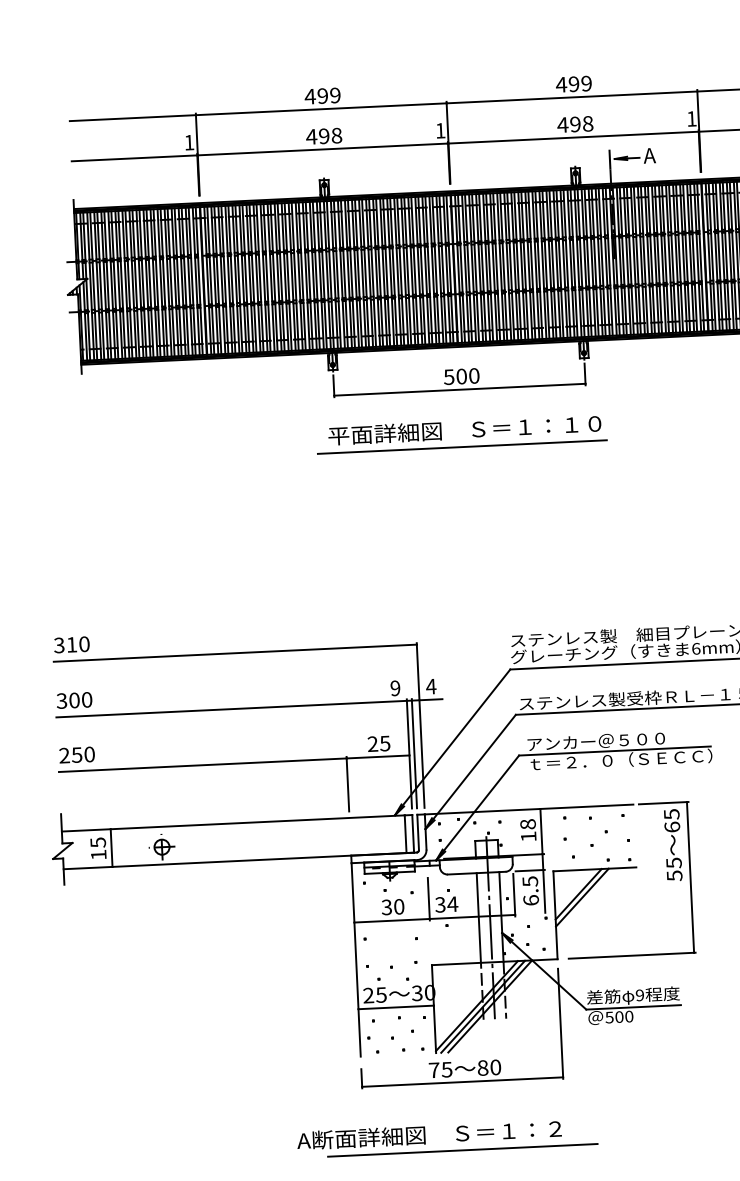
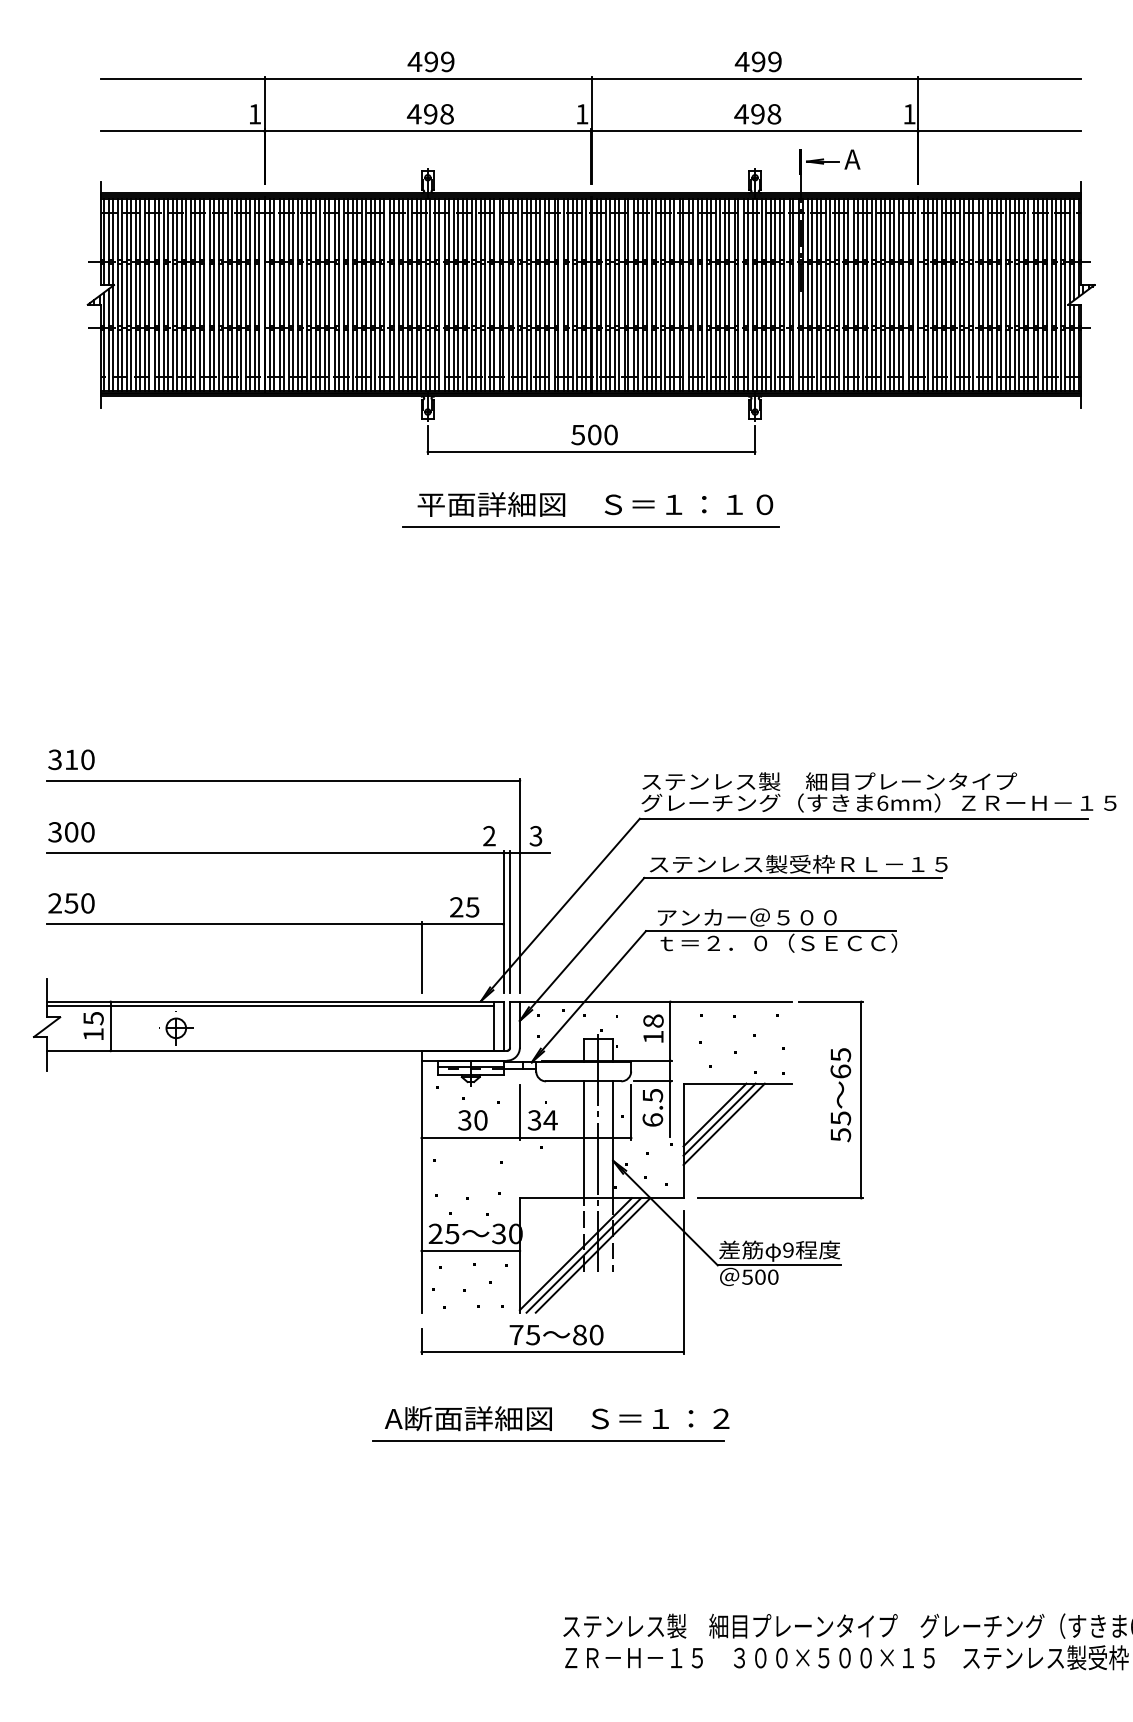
text: (430, 686) -> (535, 836), 4 -> 3
text: (395, 688) -> (489, 836), 9 -> 2
line: (233, 827) -> (270, 1006), added
text: (672, 845) -> (840, 1095), moved
line: (585, 901) -> (723, 1124), added
text: (428, 1134) -> (556, 1418), moved

